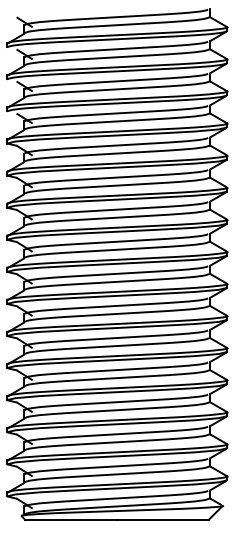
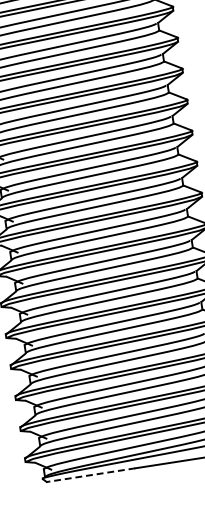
line: (71, 519) -> (91, 474), solid -> dashed

